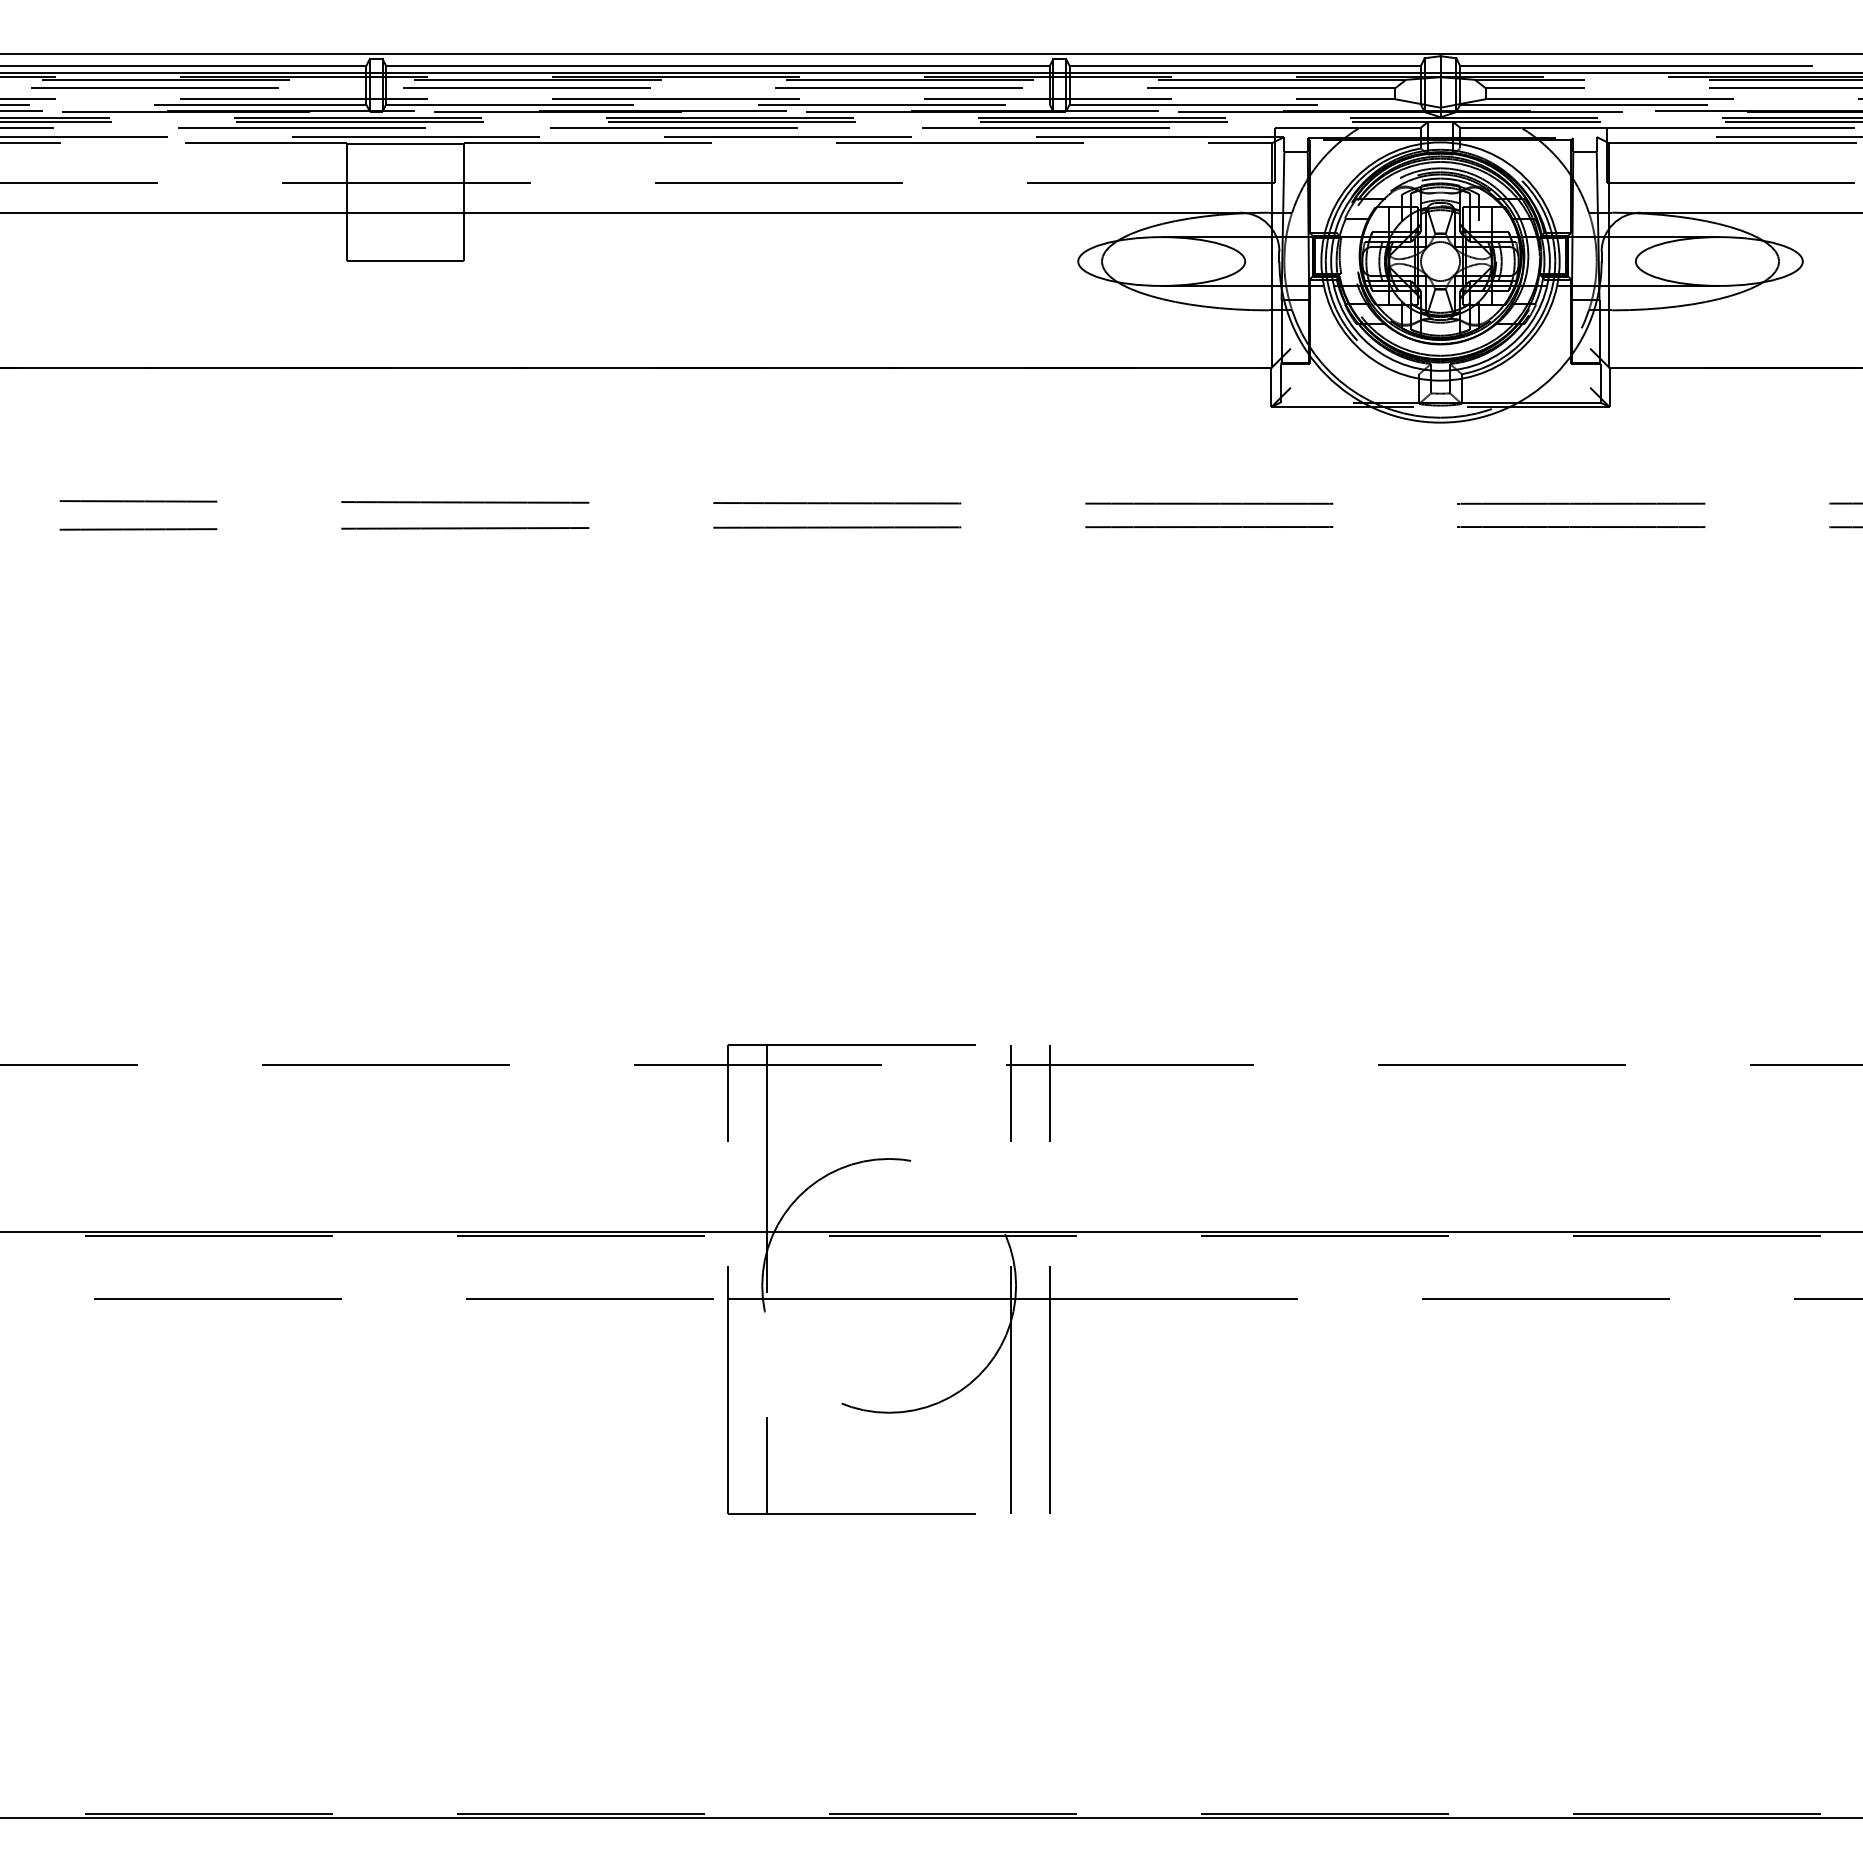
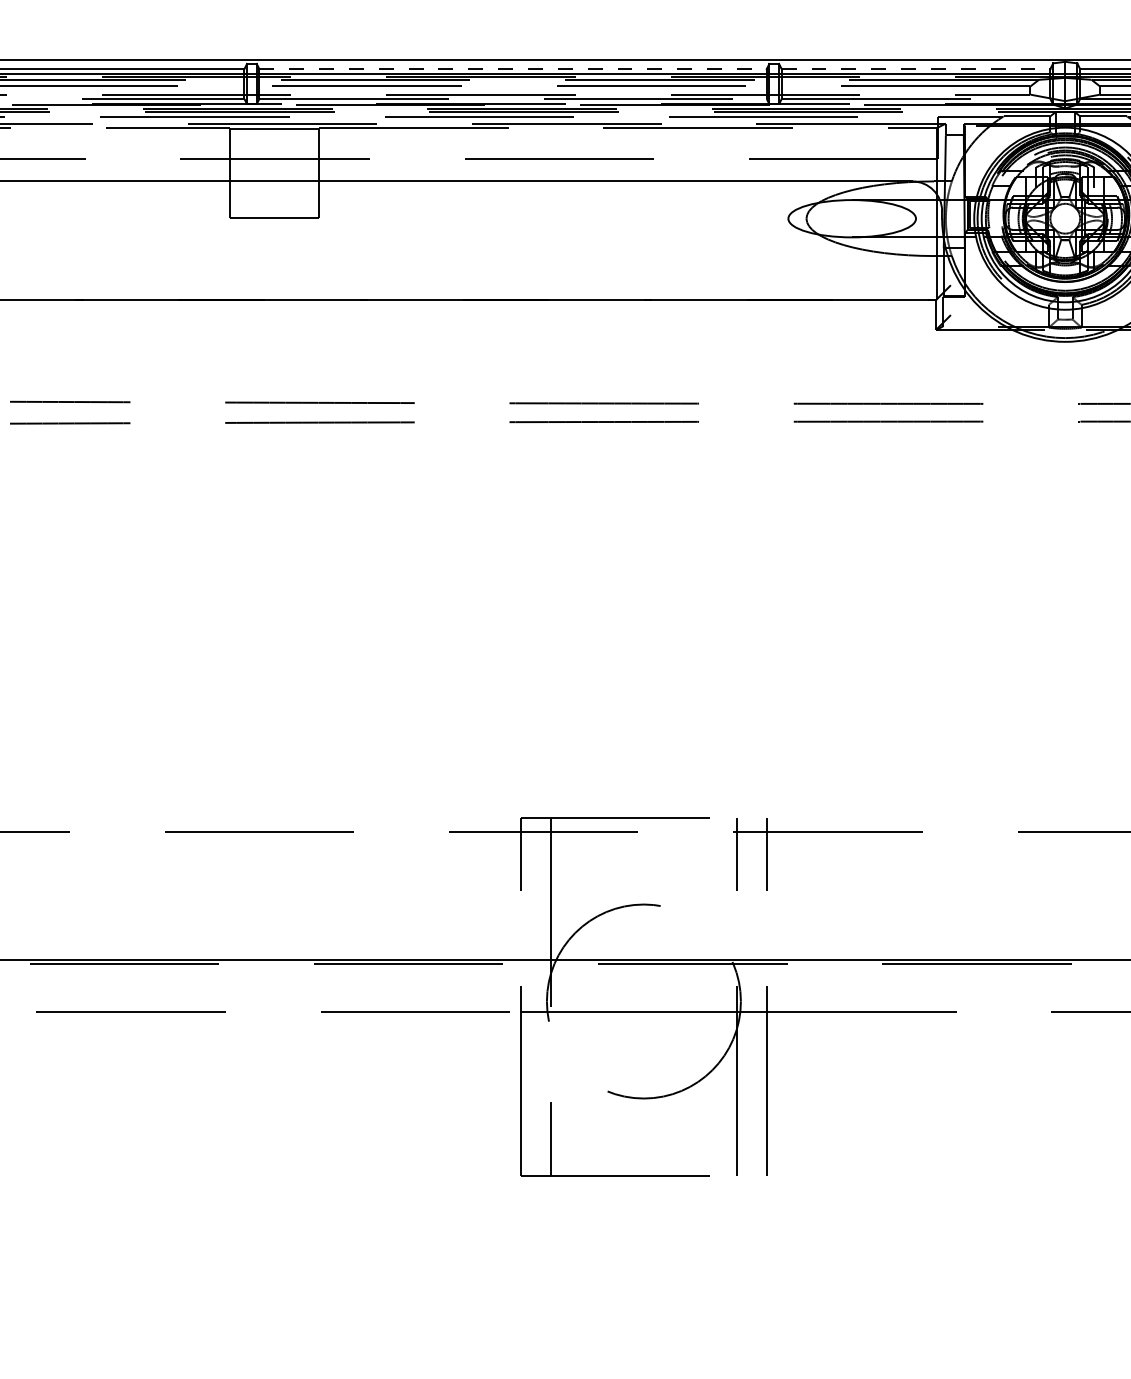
line: (717, 65) -> (512, 68), solid -> dashed
line: (1245, 65) -> (916, 68), solid -> dashed

